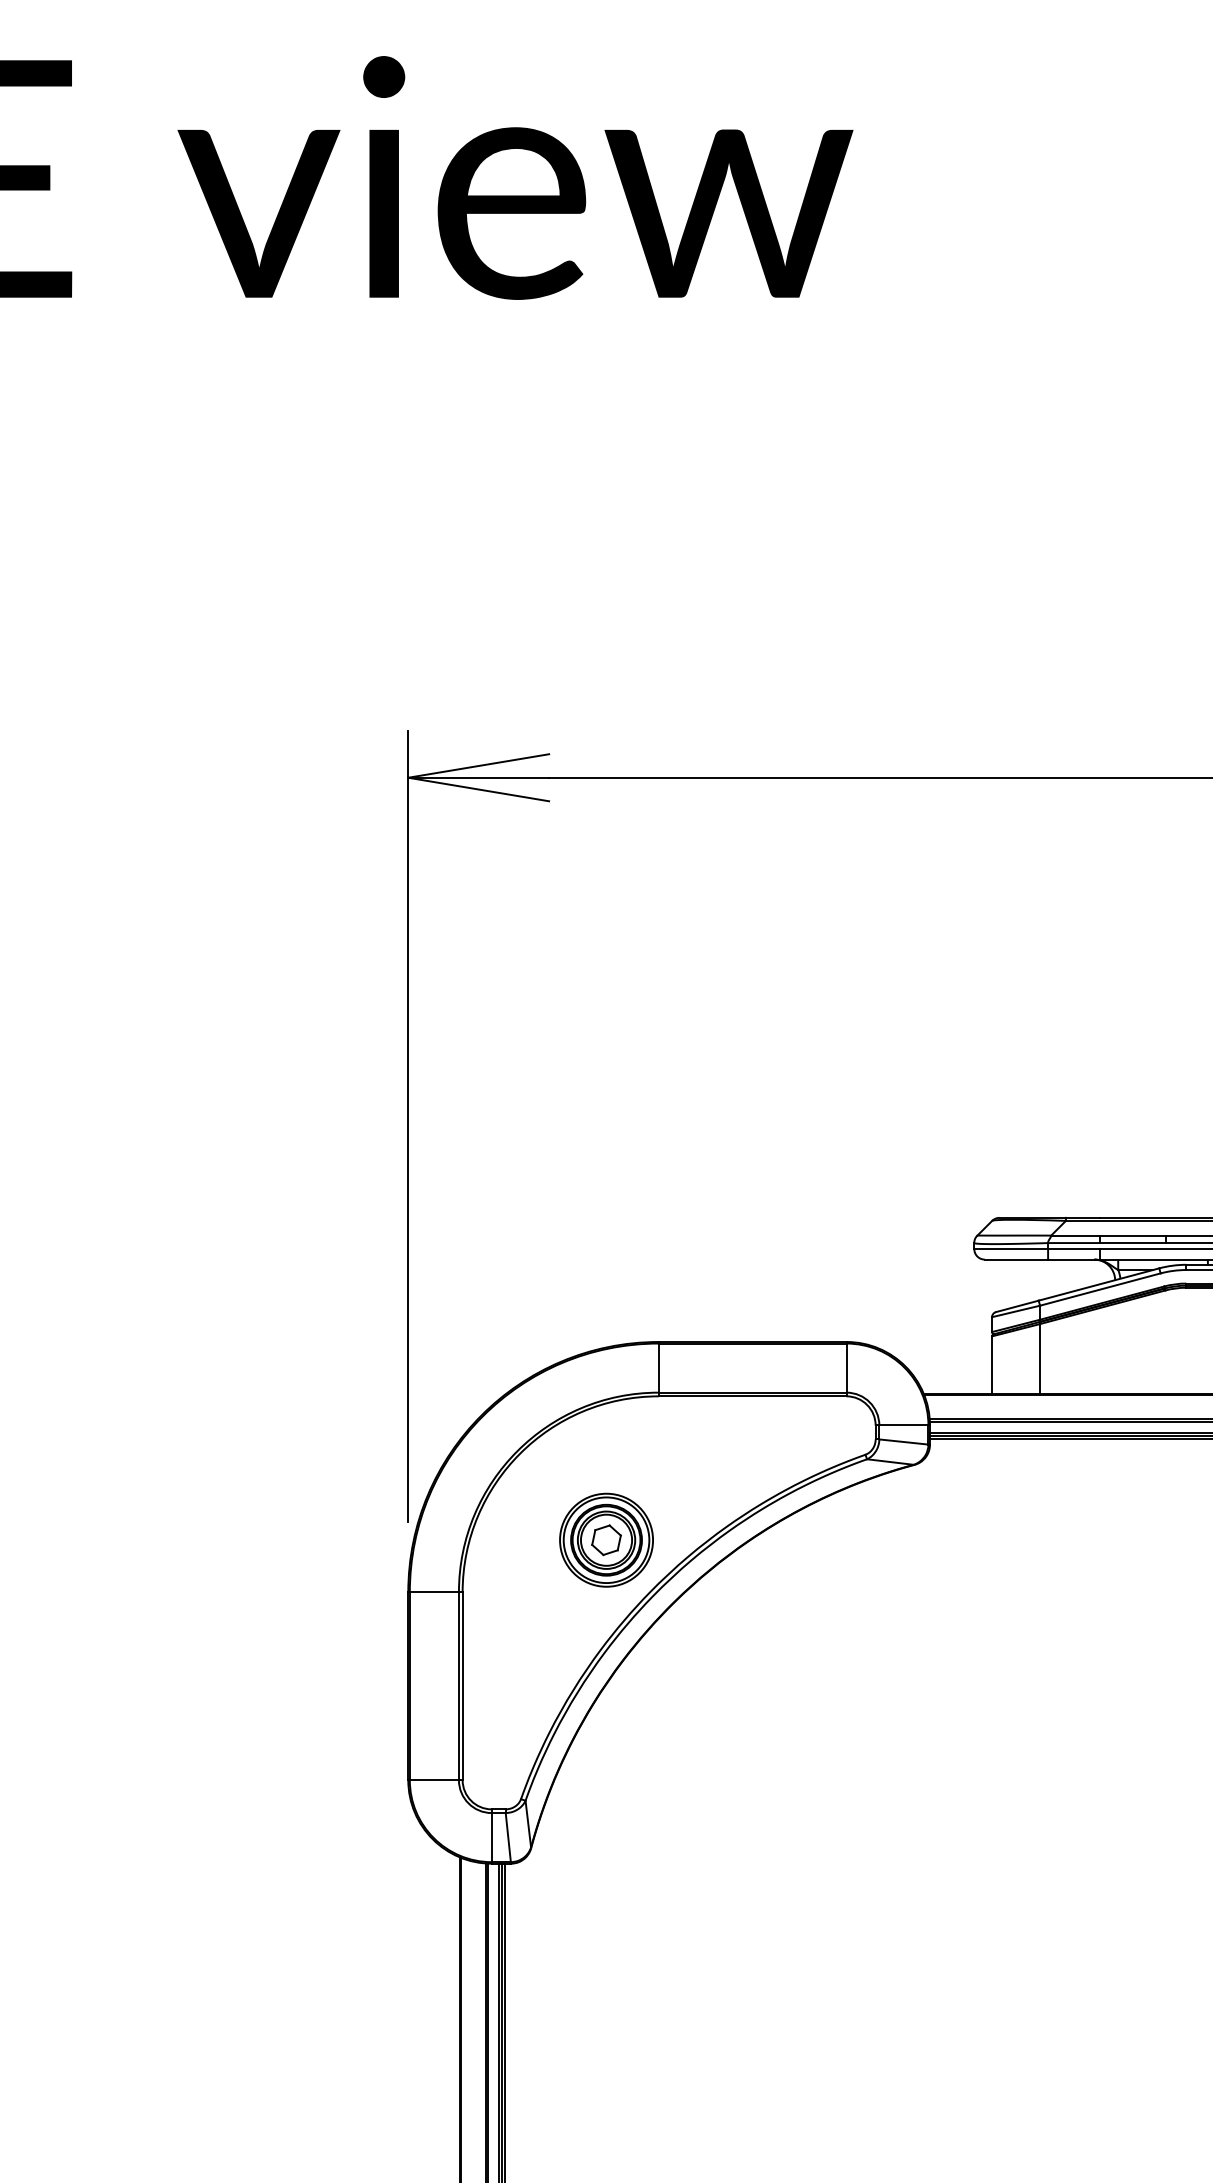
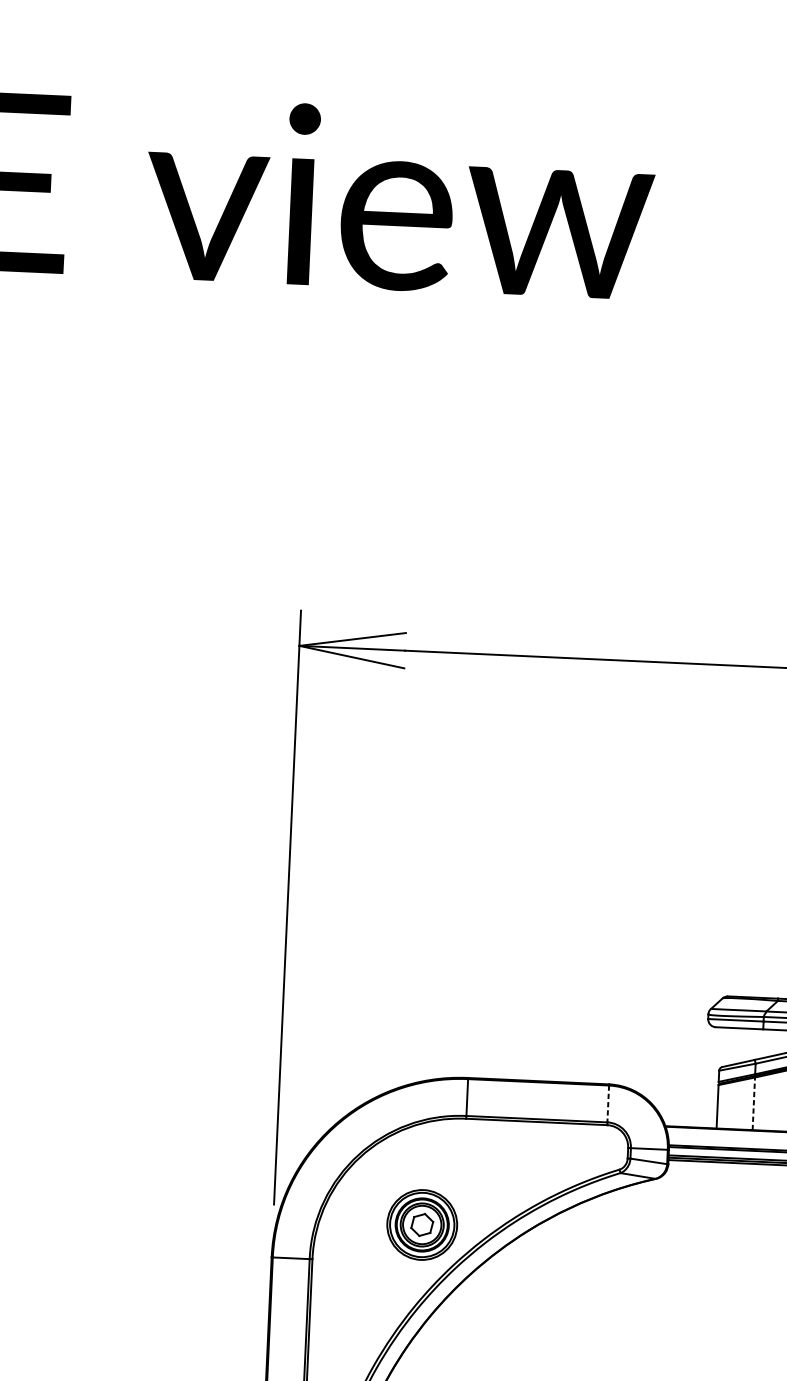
line: (1040, 1358) -> (754, 1103), solid -> dashed
line: (846, 1368) -> (608, 1104), solid -> dashed

